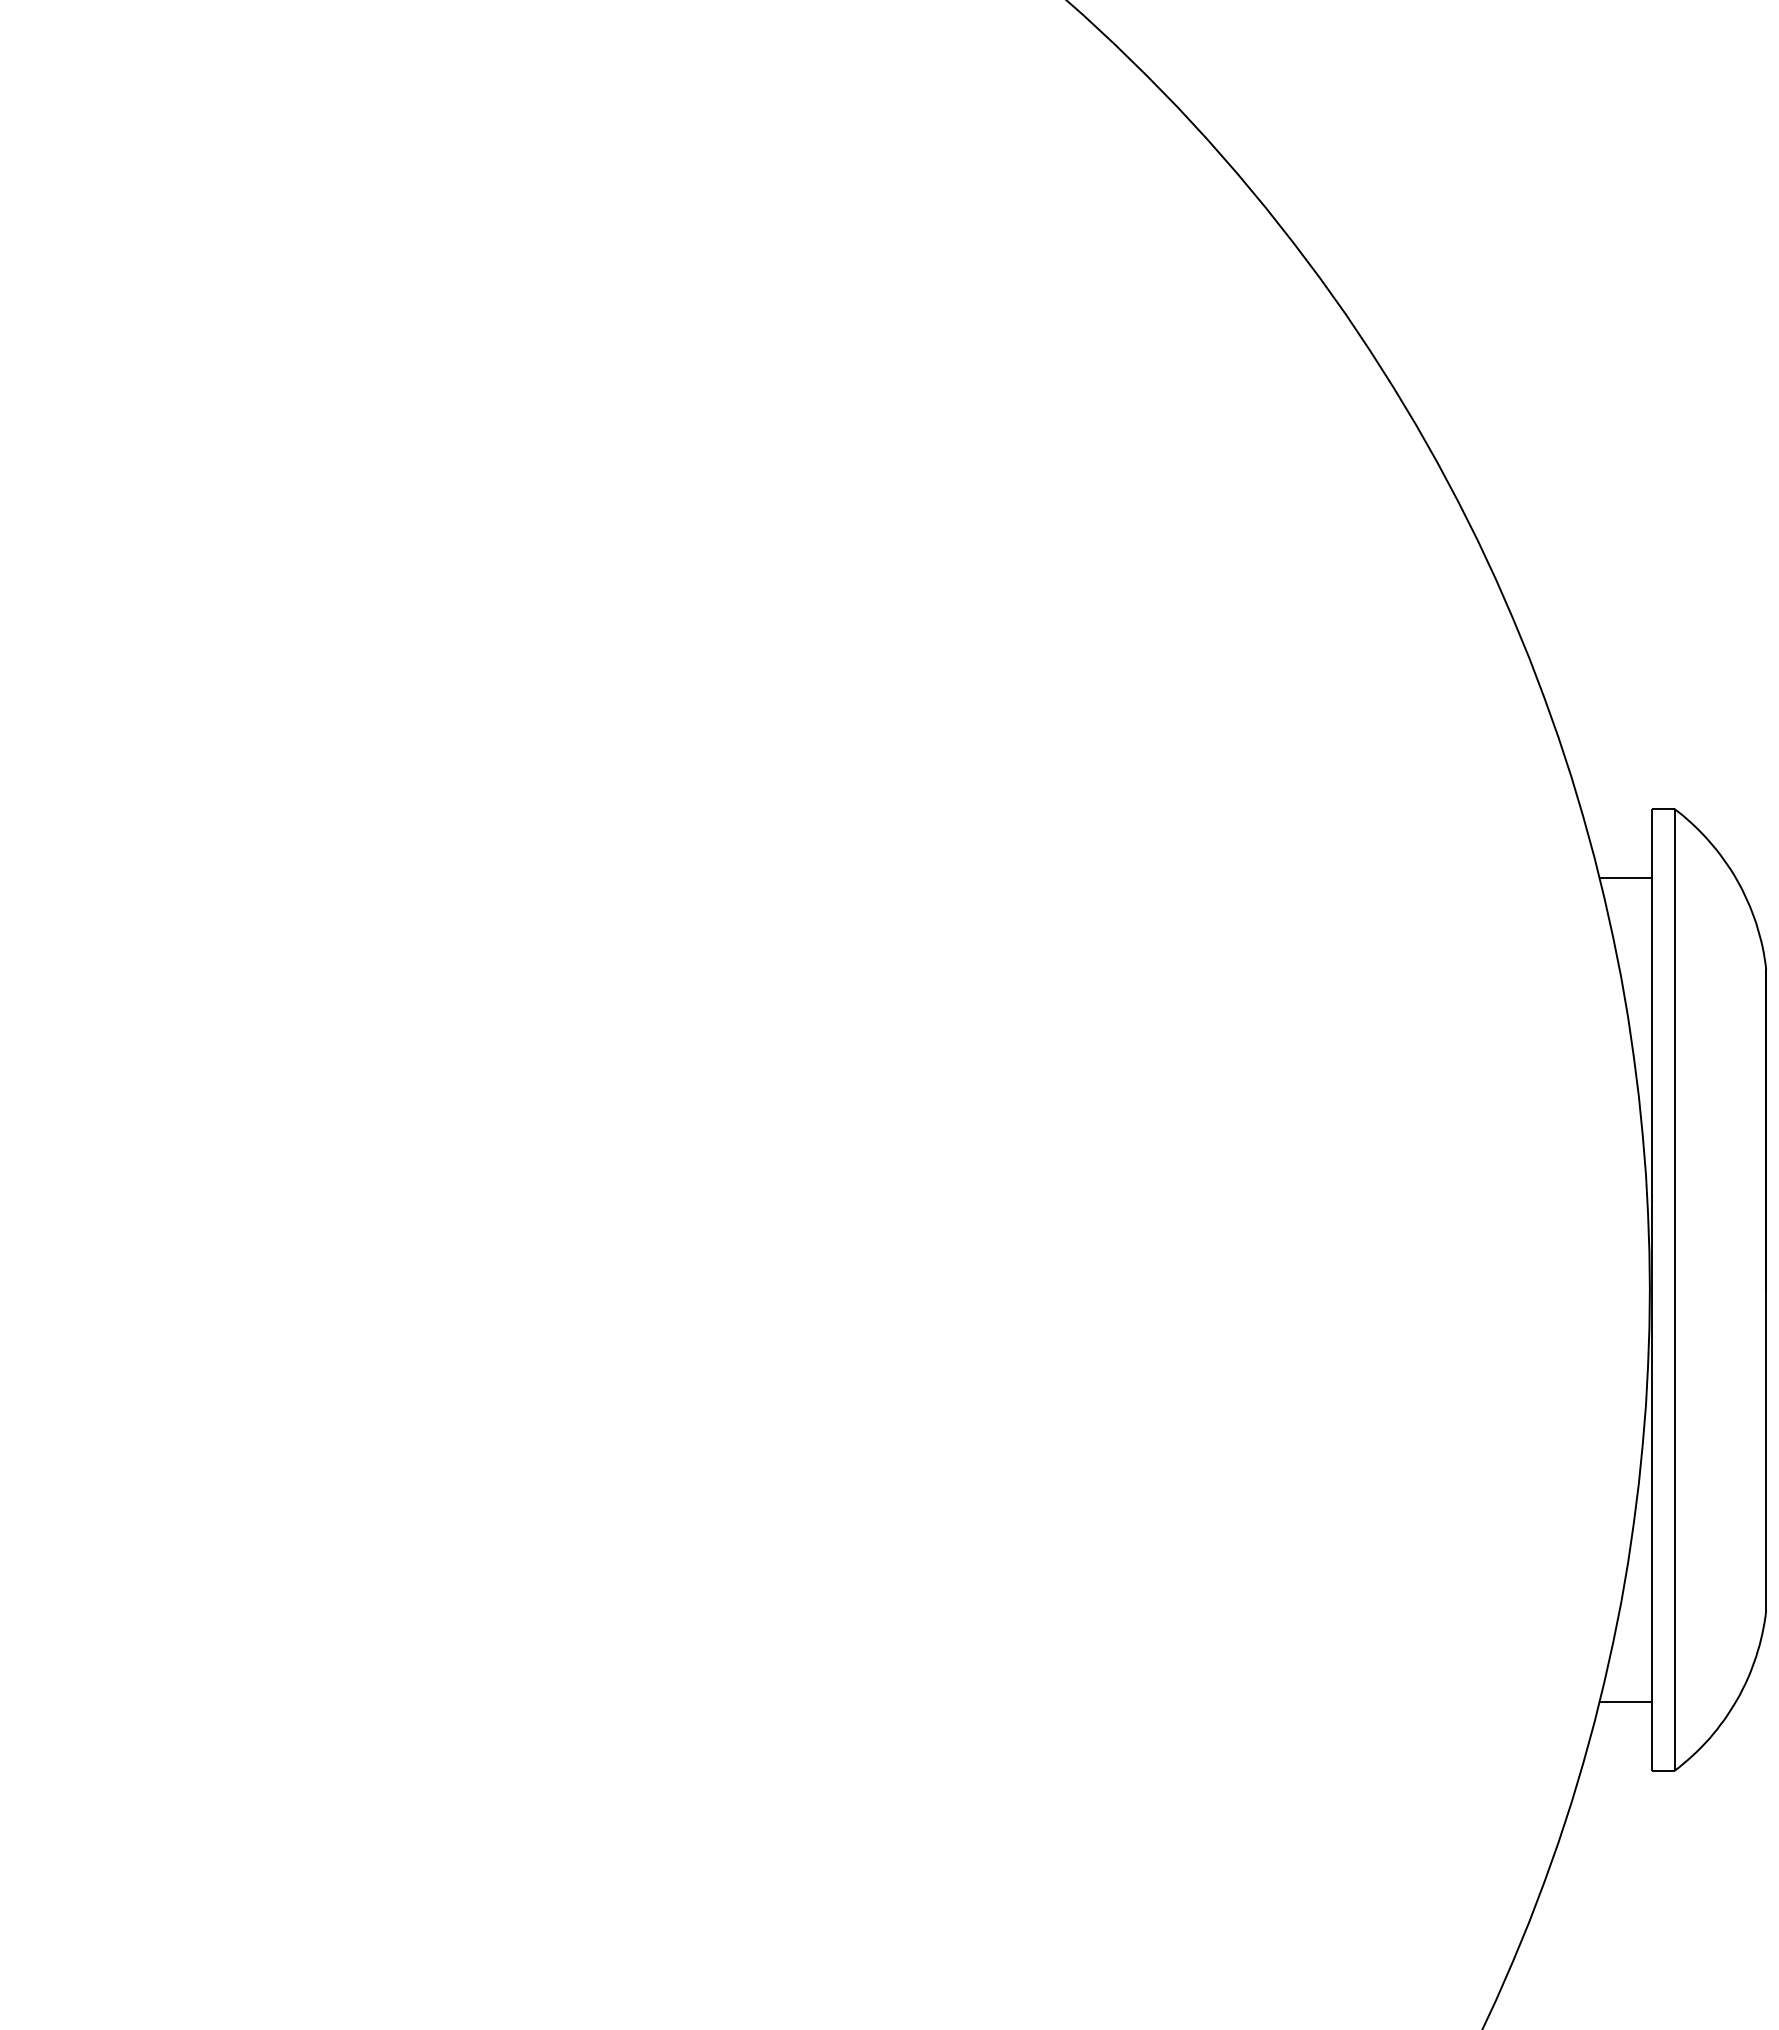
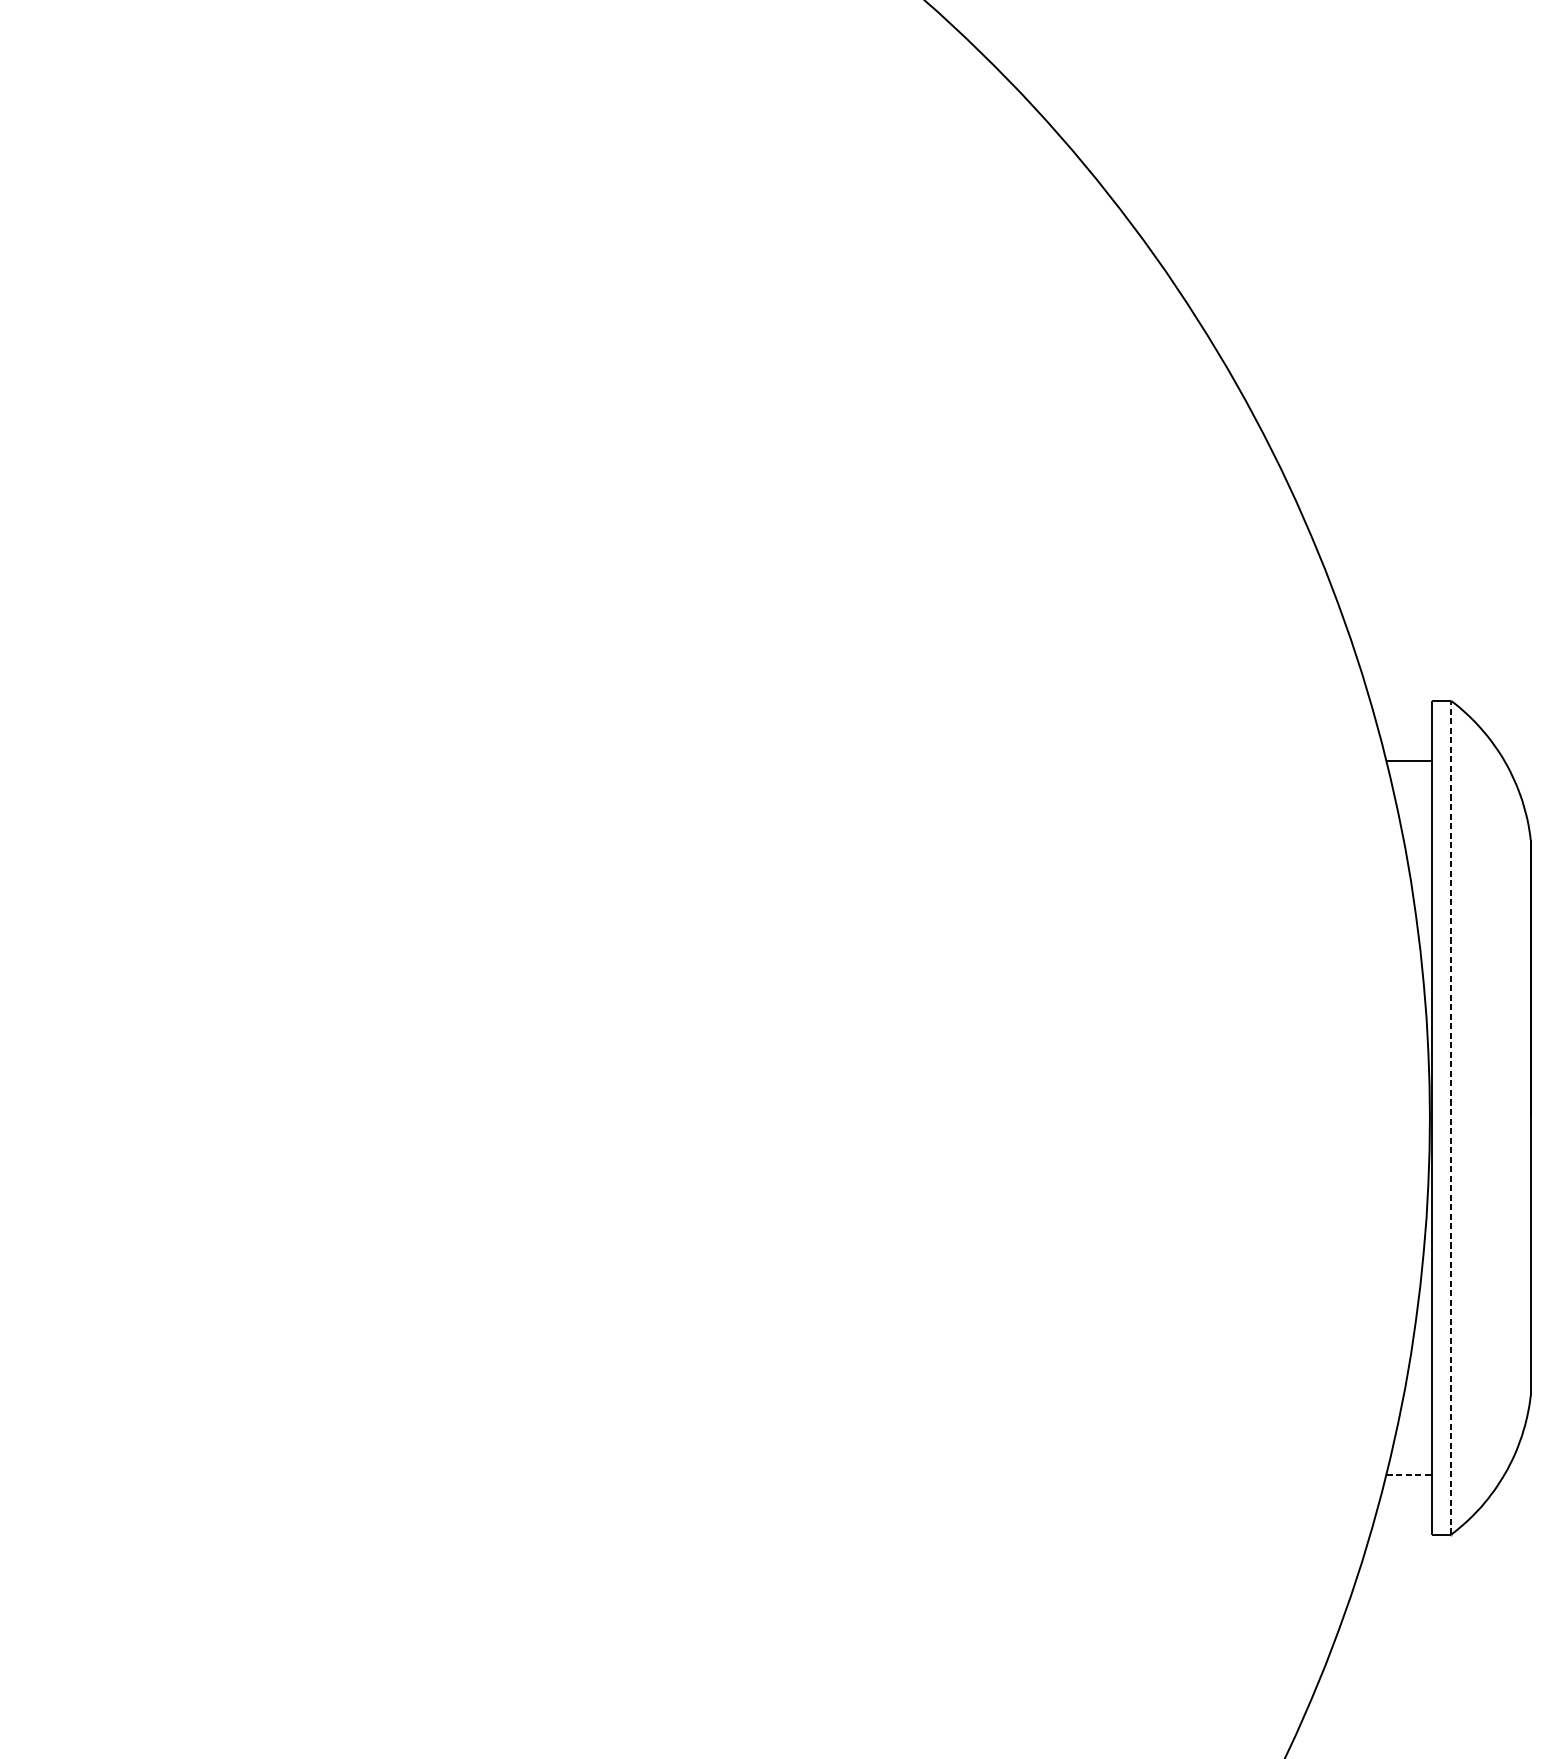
line: (1674, 1290) -> (1451, 1118), solid -> dashed
line: (1625, 1702) -> (1408, 1475), solid -> dashed

